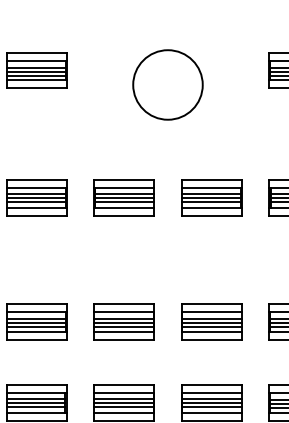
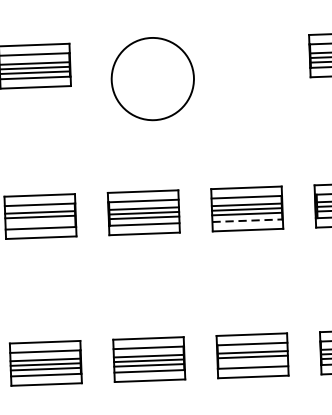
circle: (167, 84) -> (152, 78), moved
line: (36, 201) -> (40, 221), removed
line: (211, 207) -> (247, 220), solid -> dashed
line: (211, 326) -> (252, 361), removed

